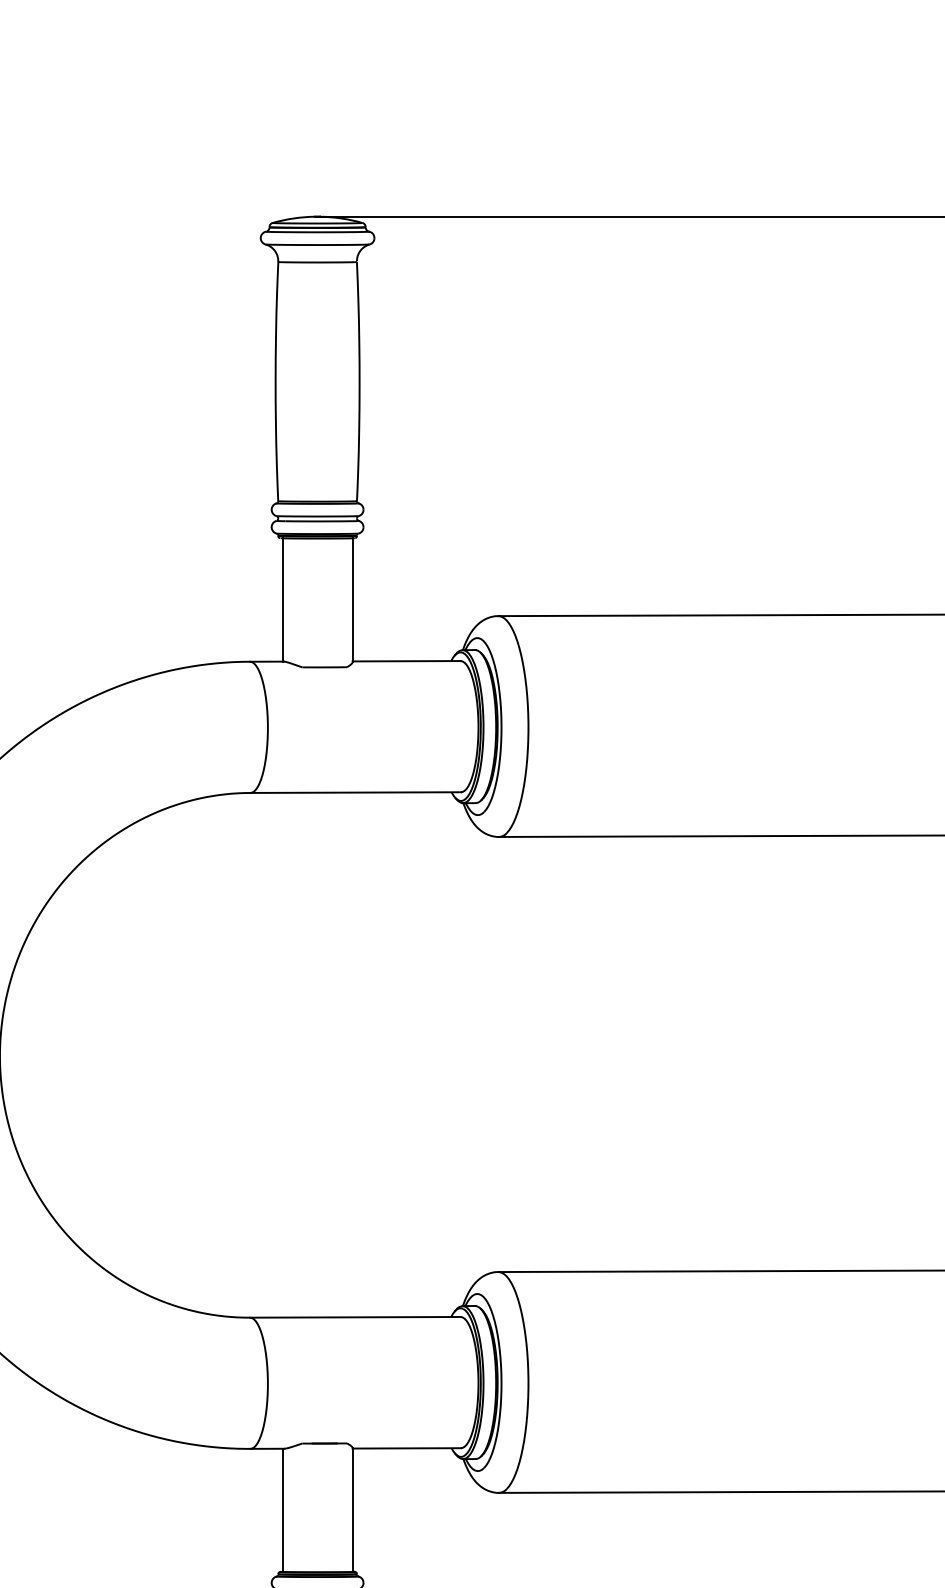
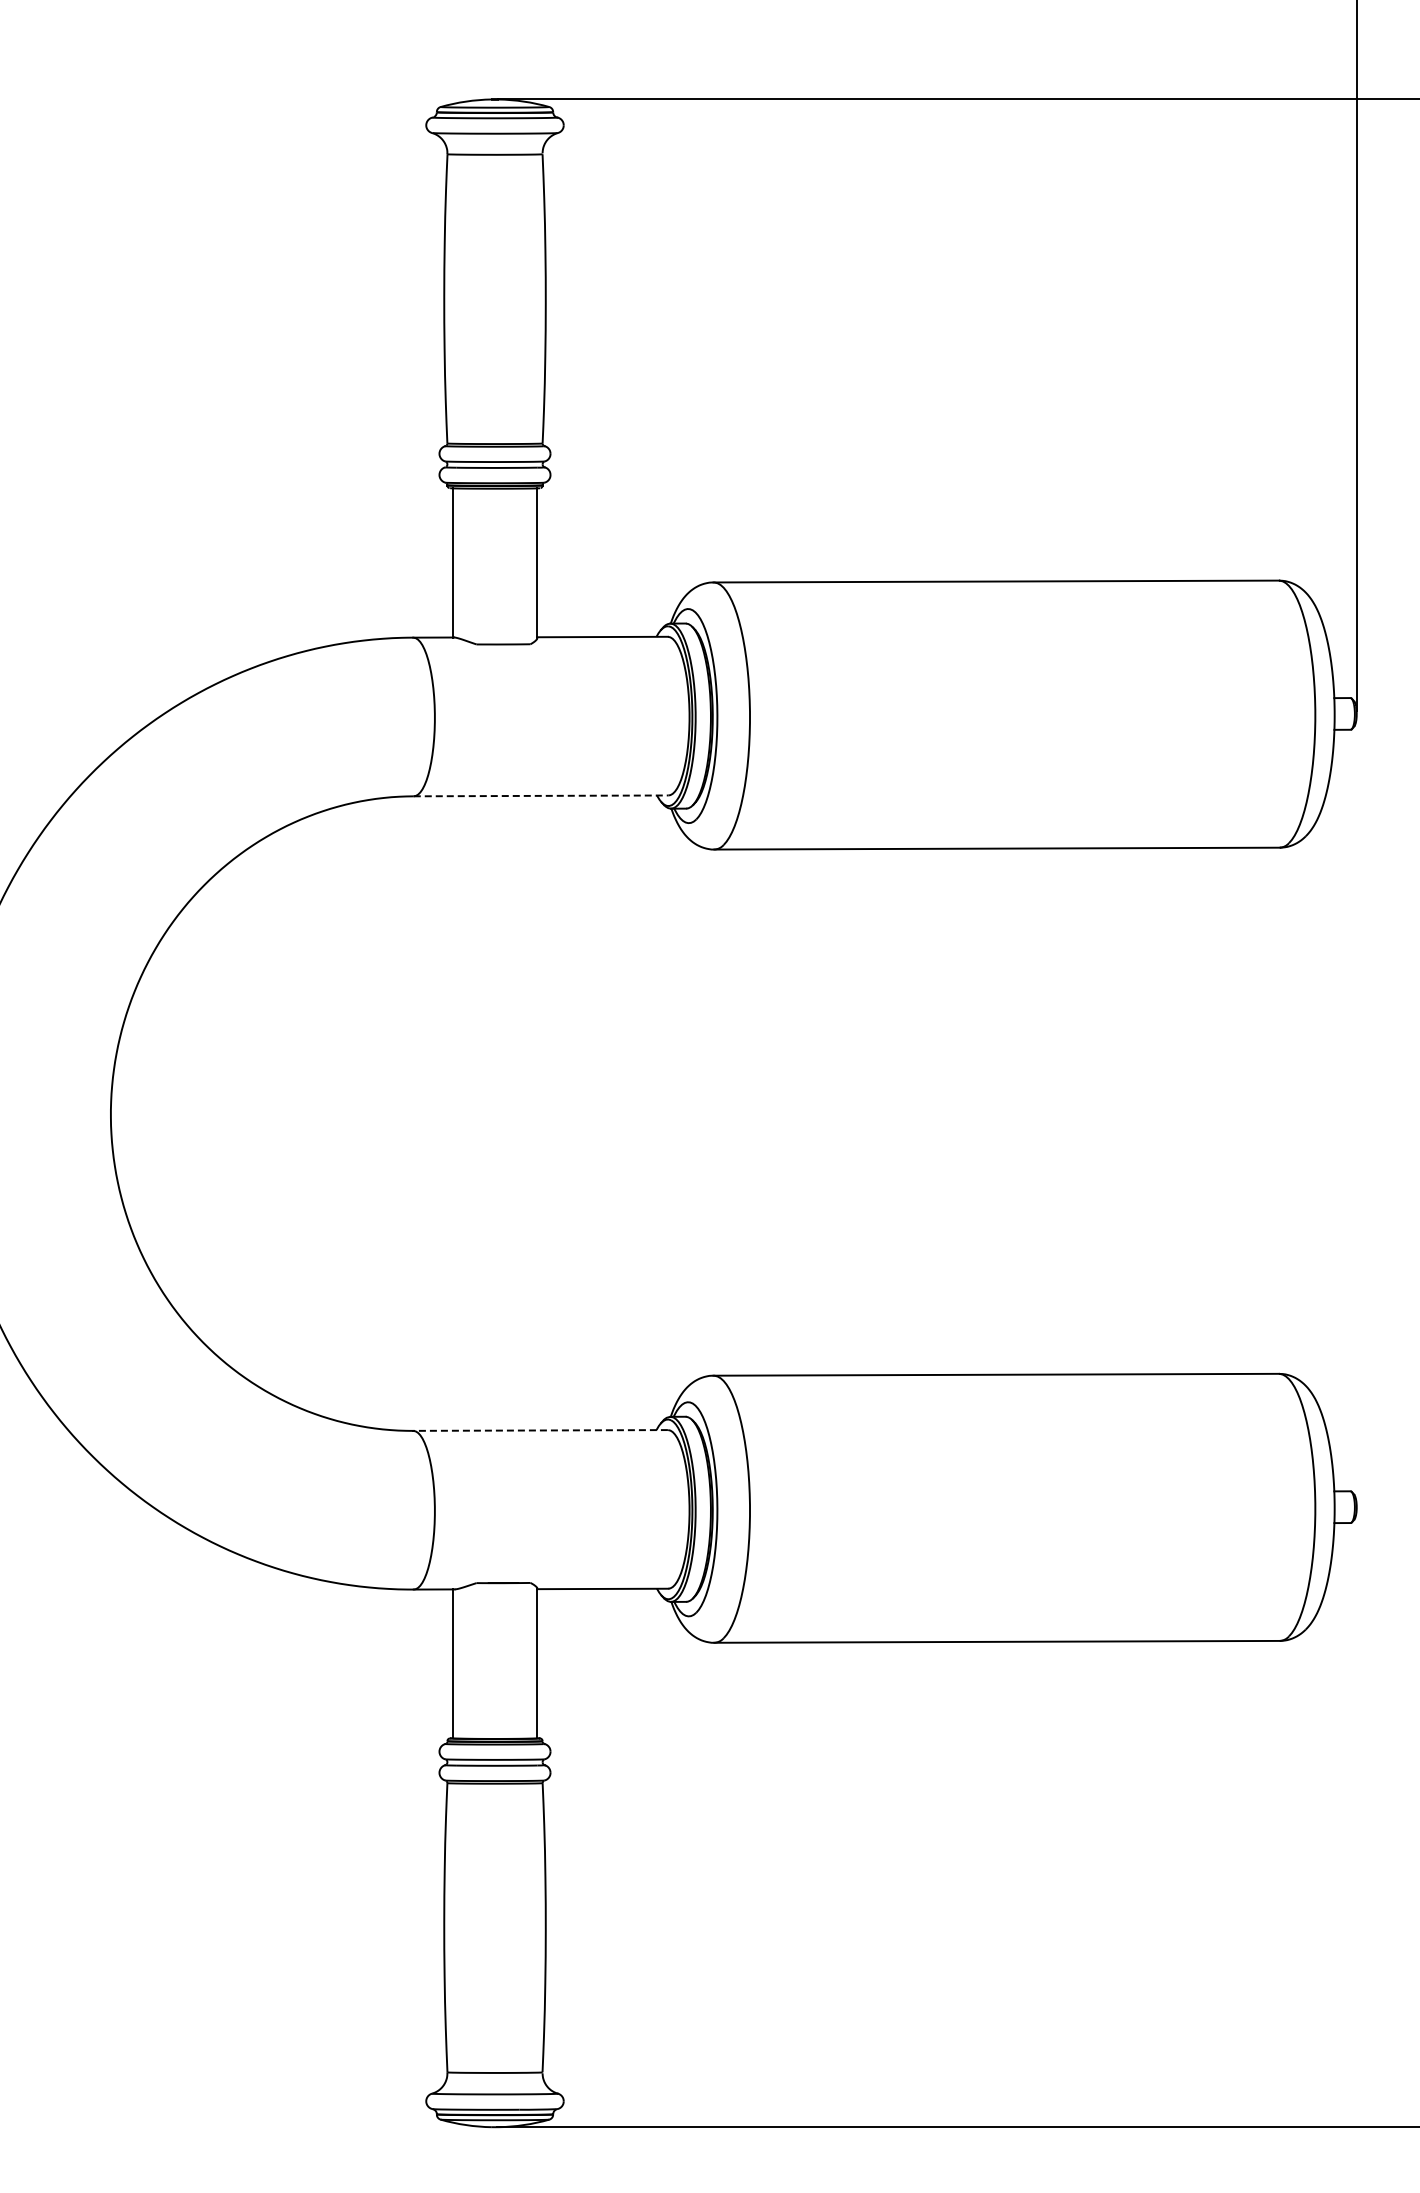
line: (356, 792) -> (541, 795), solid -> dashed
line: (355, 1317) -> (540, 1430), solid -> dashed

